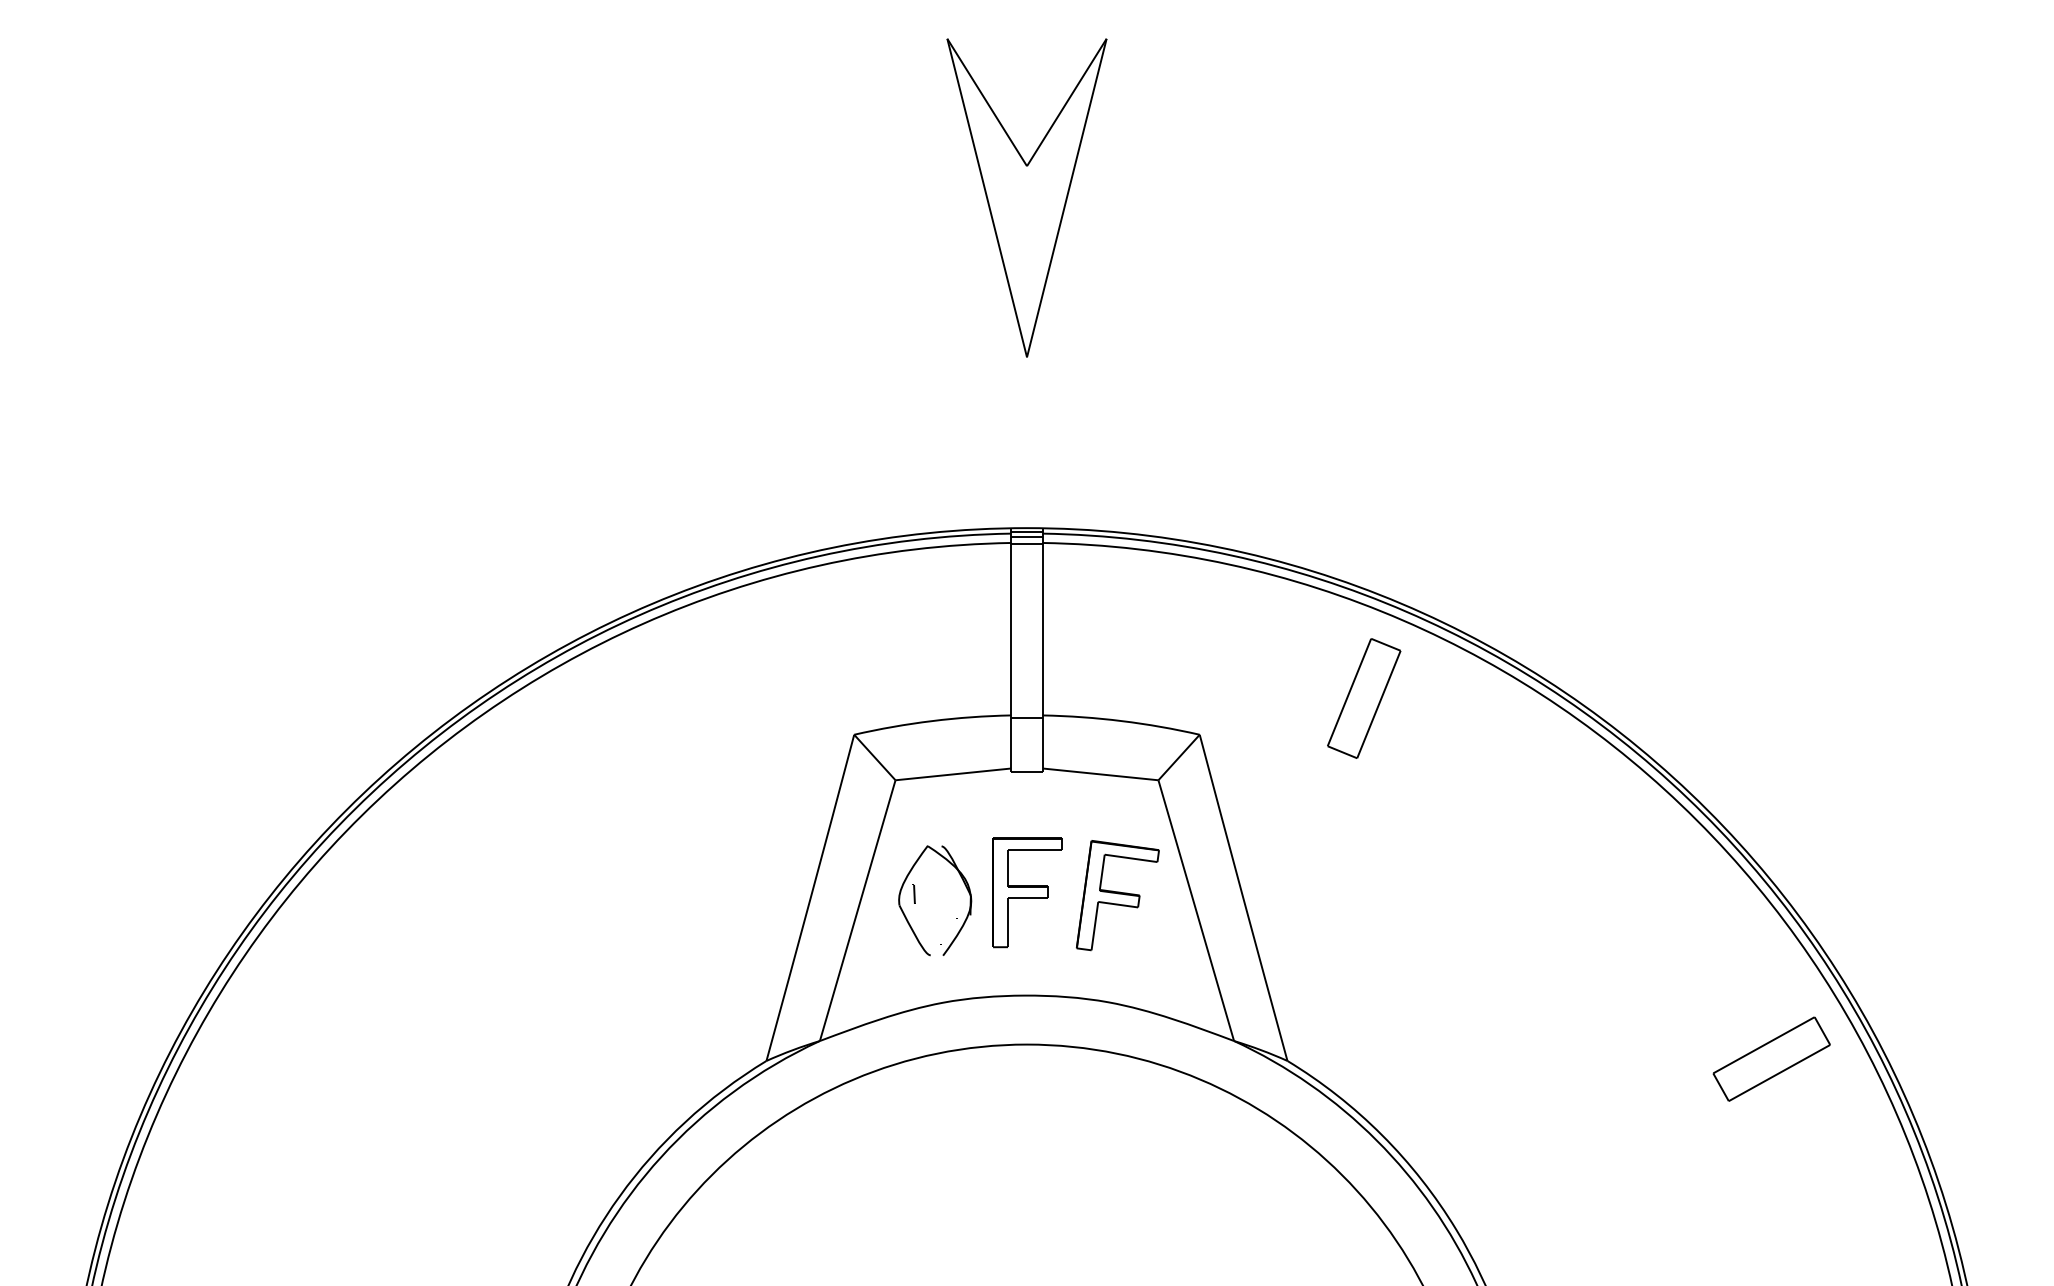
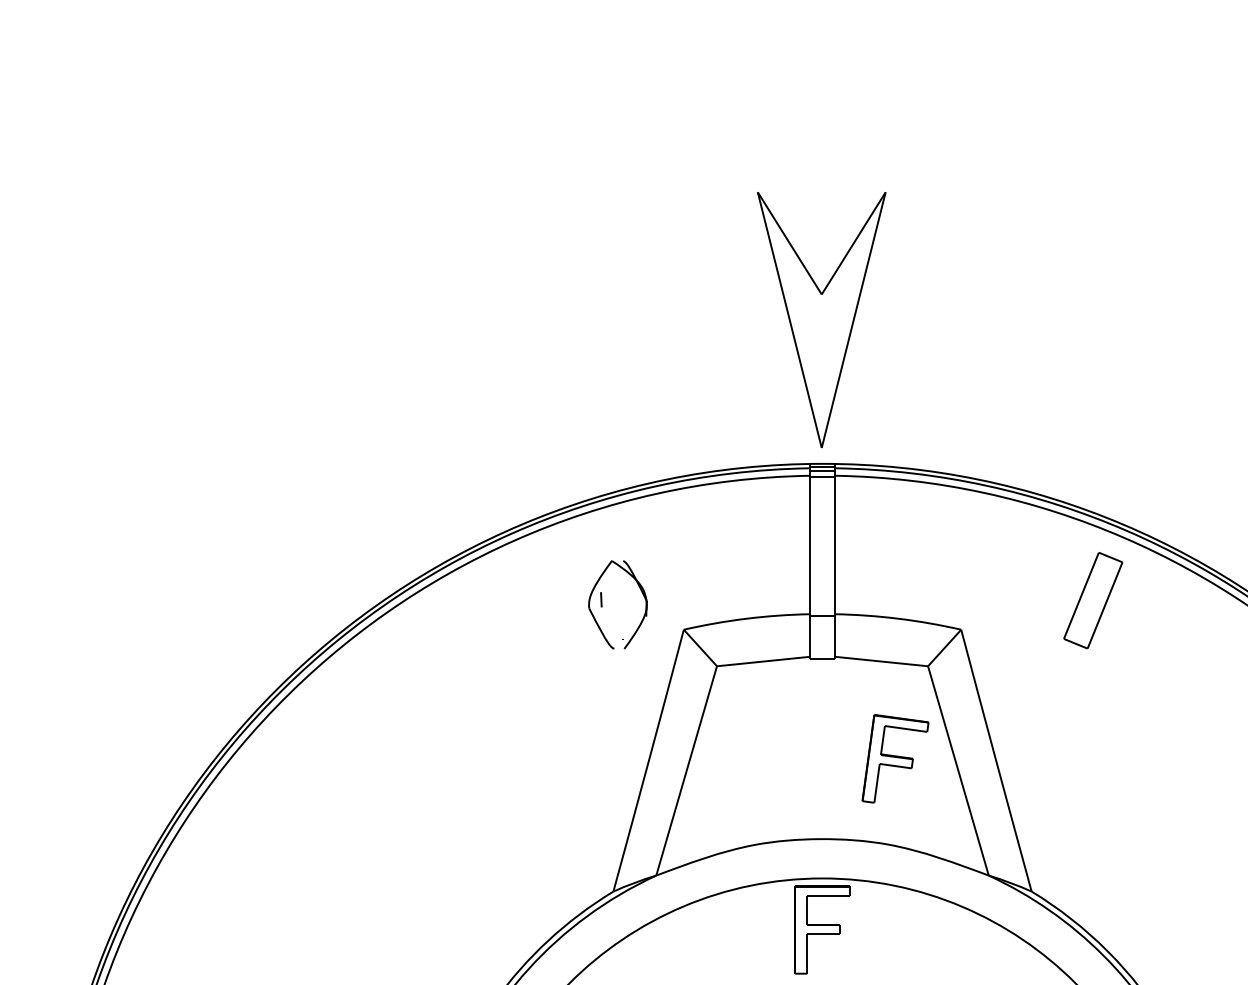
part: (1026, 197) -> (821, 319), moved
part: (1027, 892) -> (822, 929), moved
part: (915, 900) -> (602, 604), moved

